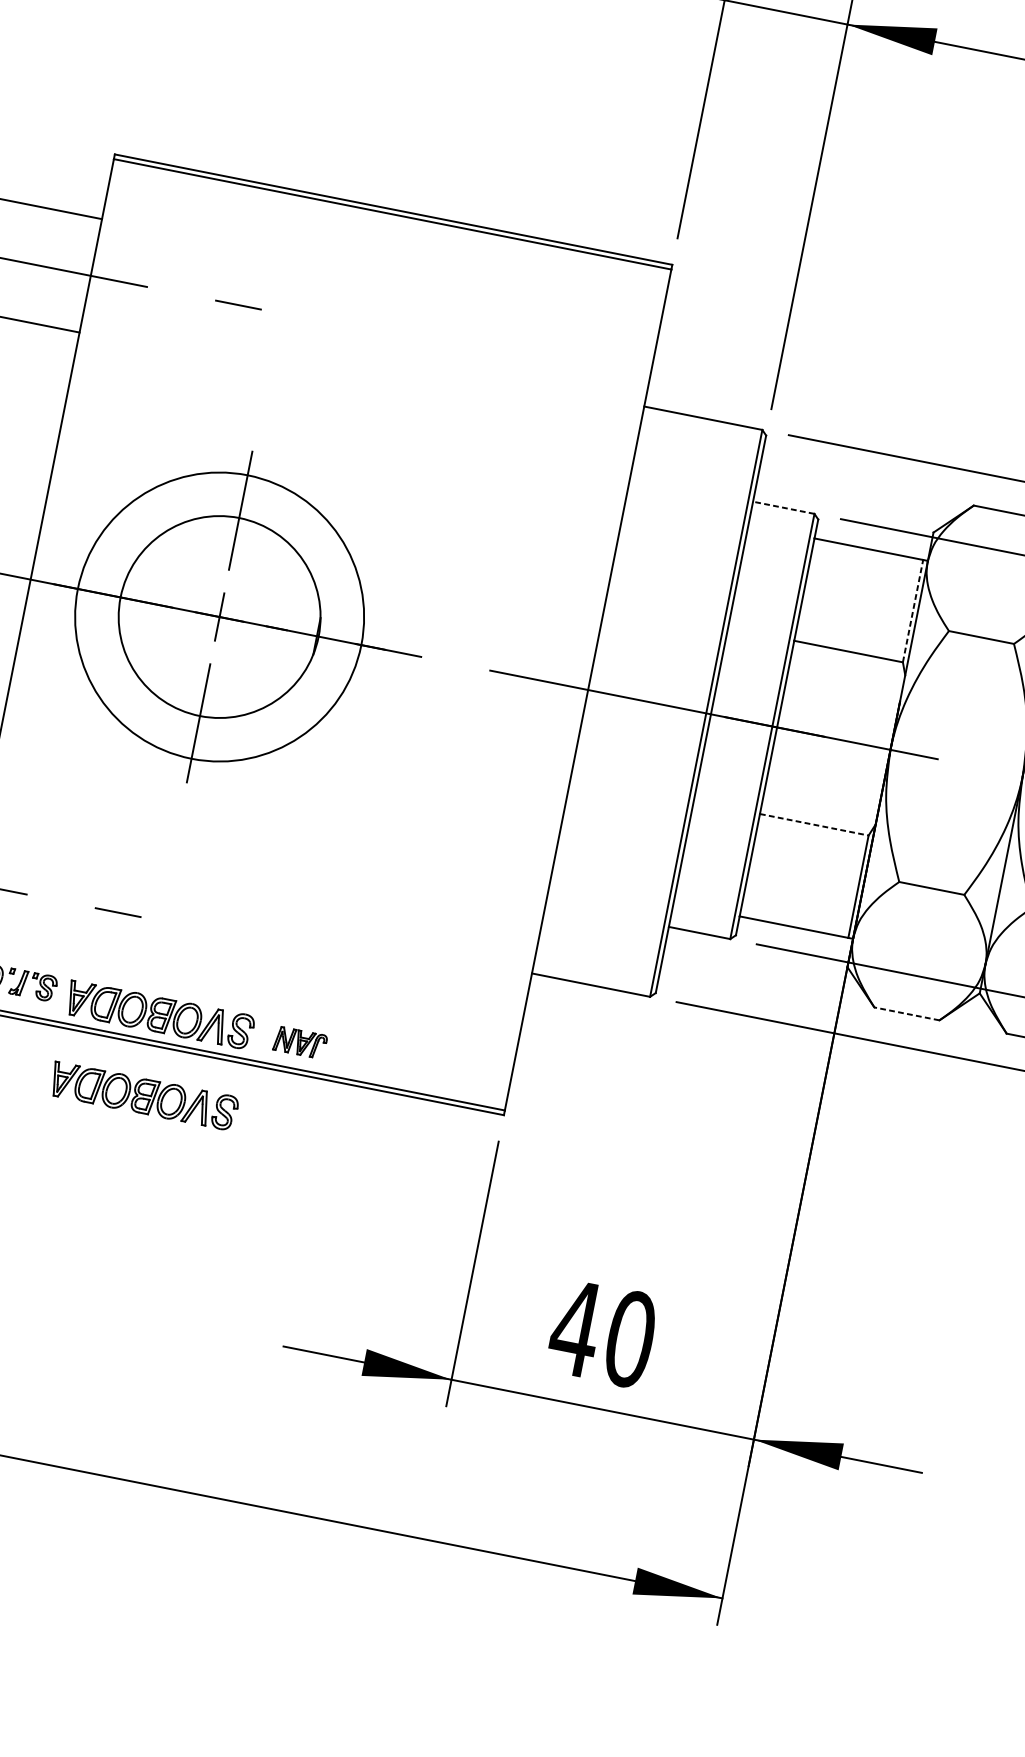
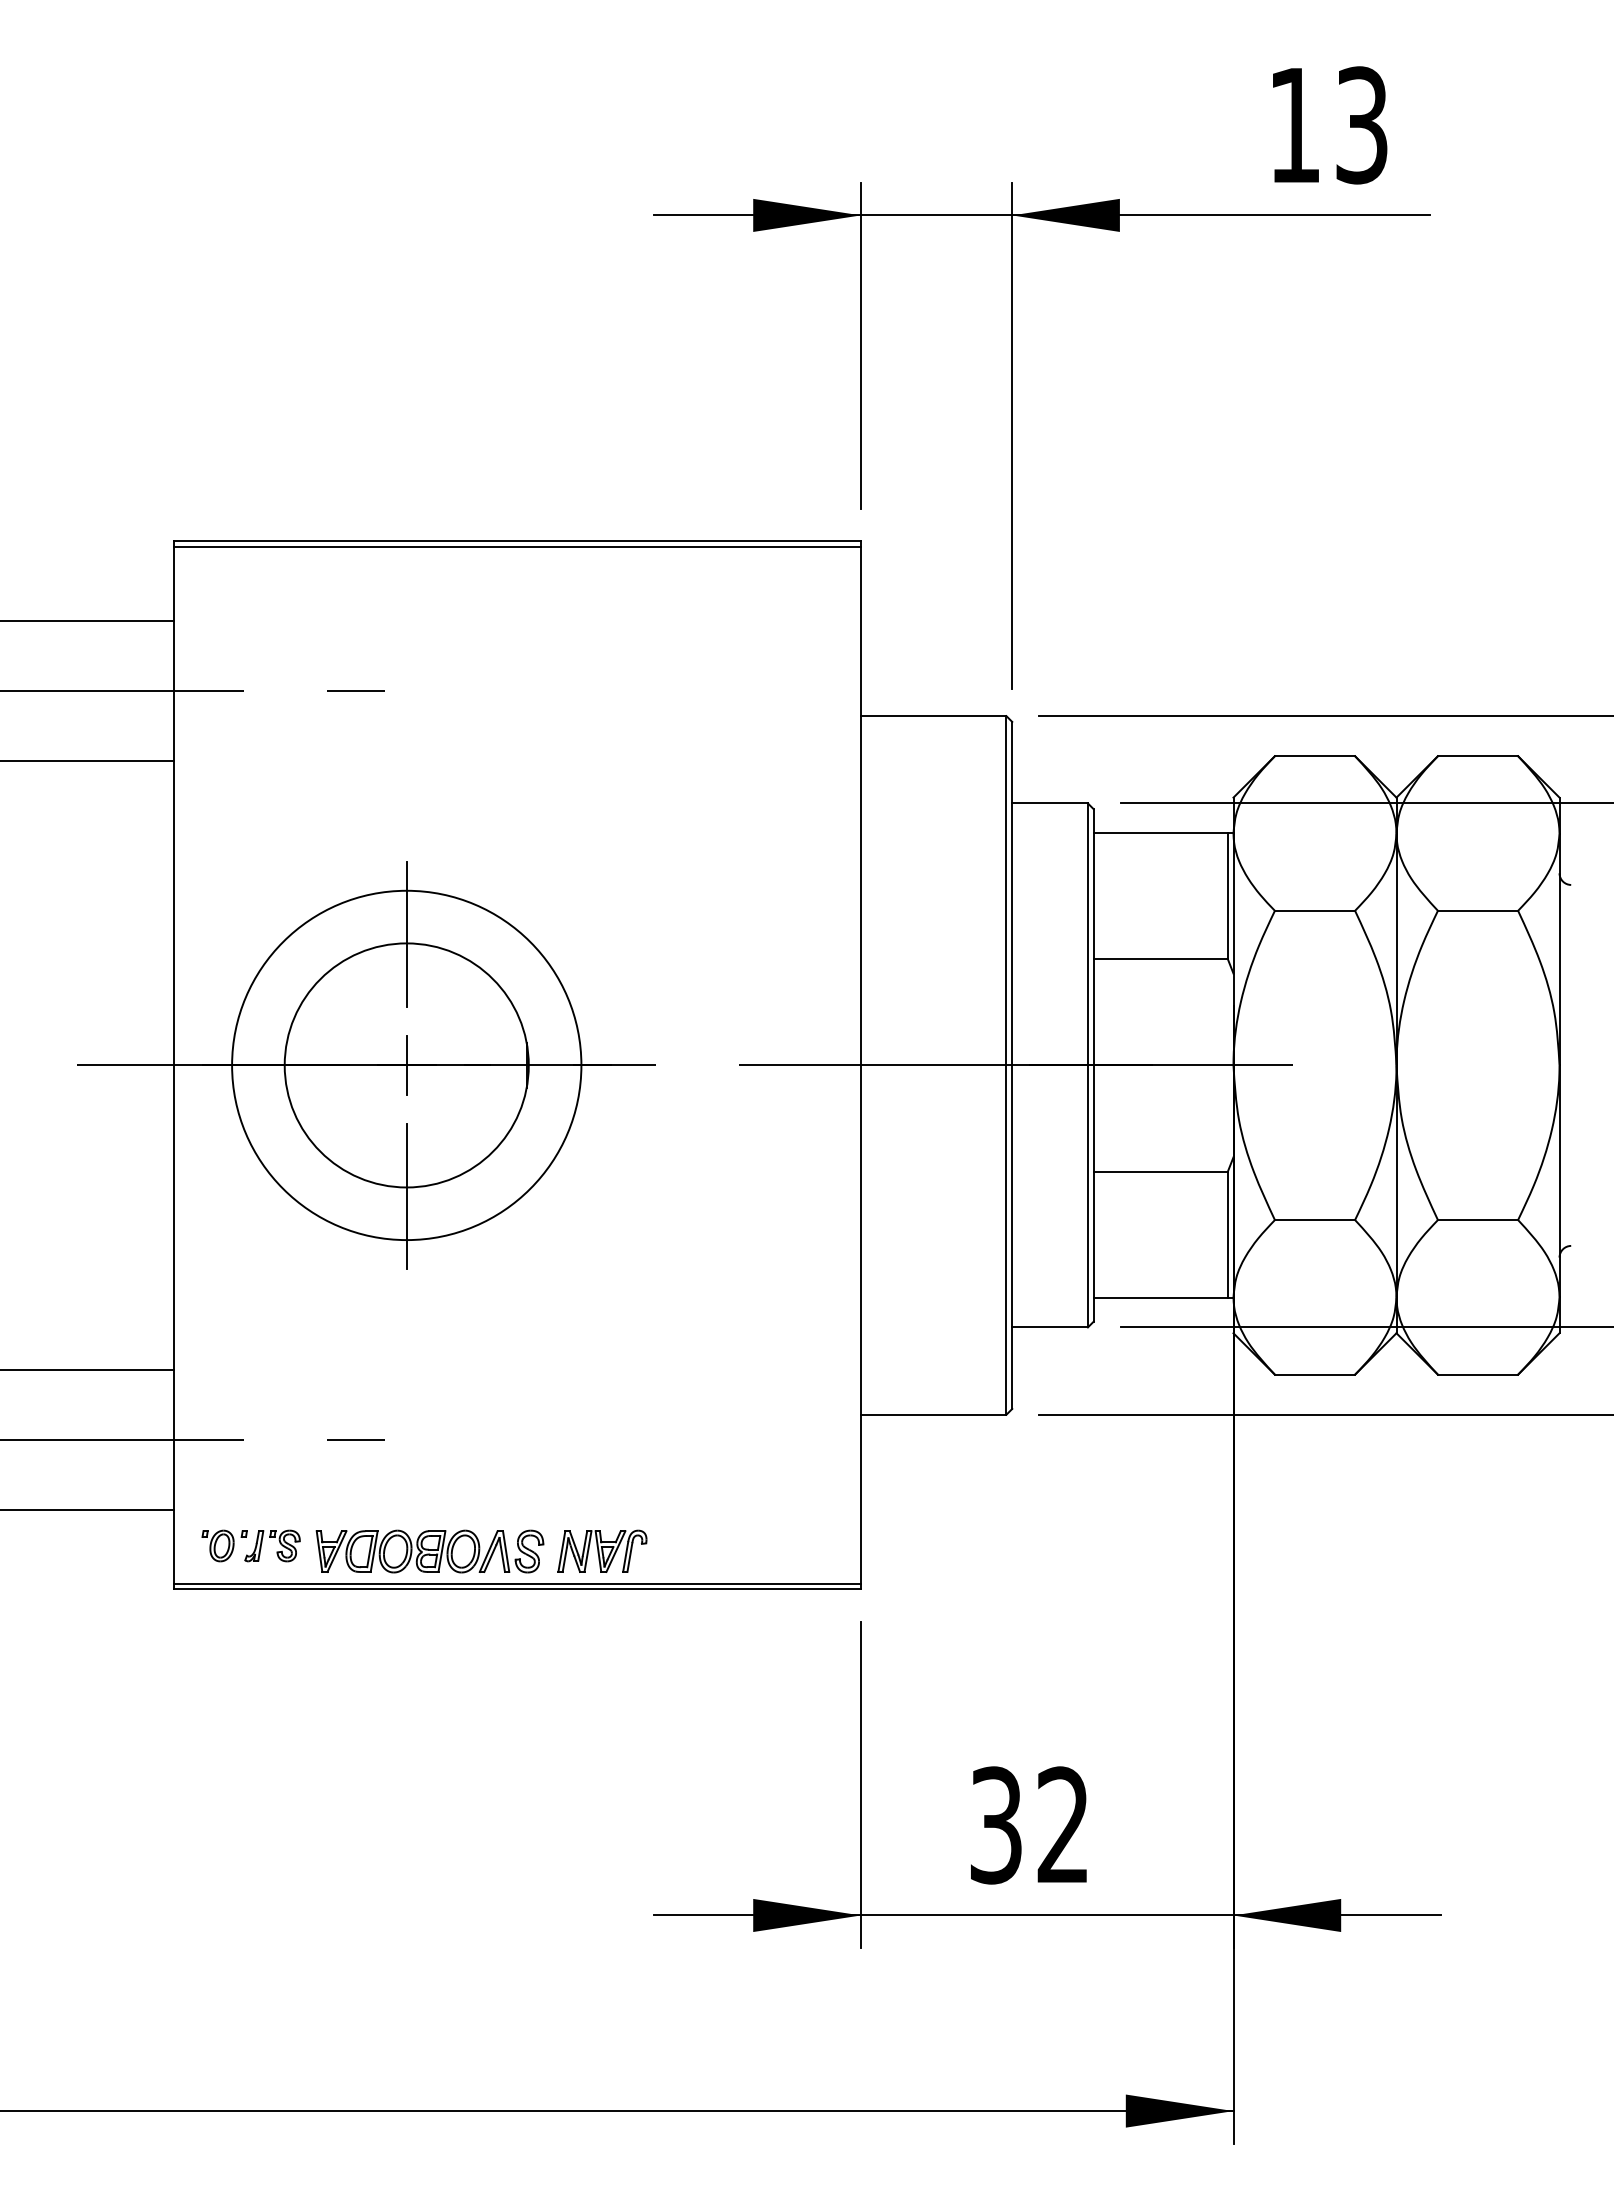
line: (784, 507) -> (1050, 803), dashed -> solid
line: (912, 611) -> (1227, 895), dashed -> solid
line: (814, 825) -> (1160, 1172), dashed -> solid
line: (906, 1013) -> (1314, 1374), dashed -> solid
part: (300, 1042) -> (602, 1550), size x1.43
part: (143, 1096) -> (429, 1651), removed
text: (602, 1333) -> (1029, 1825), 40 -> 32

